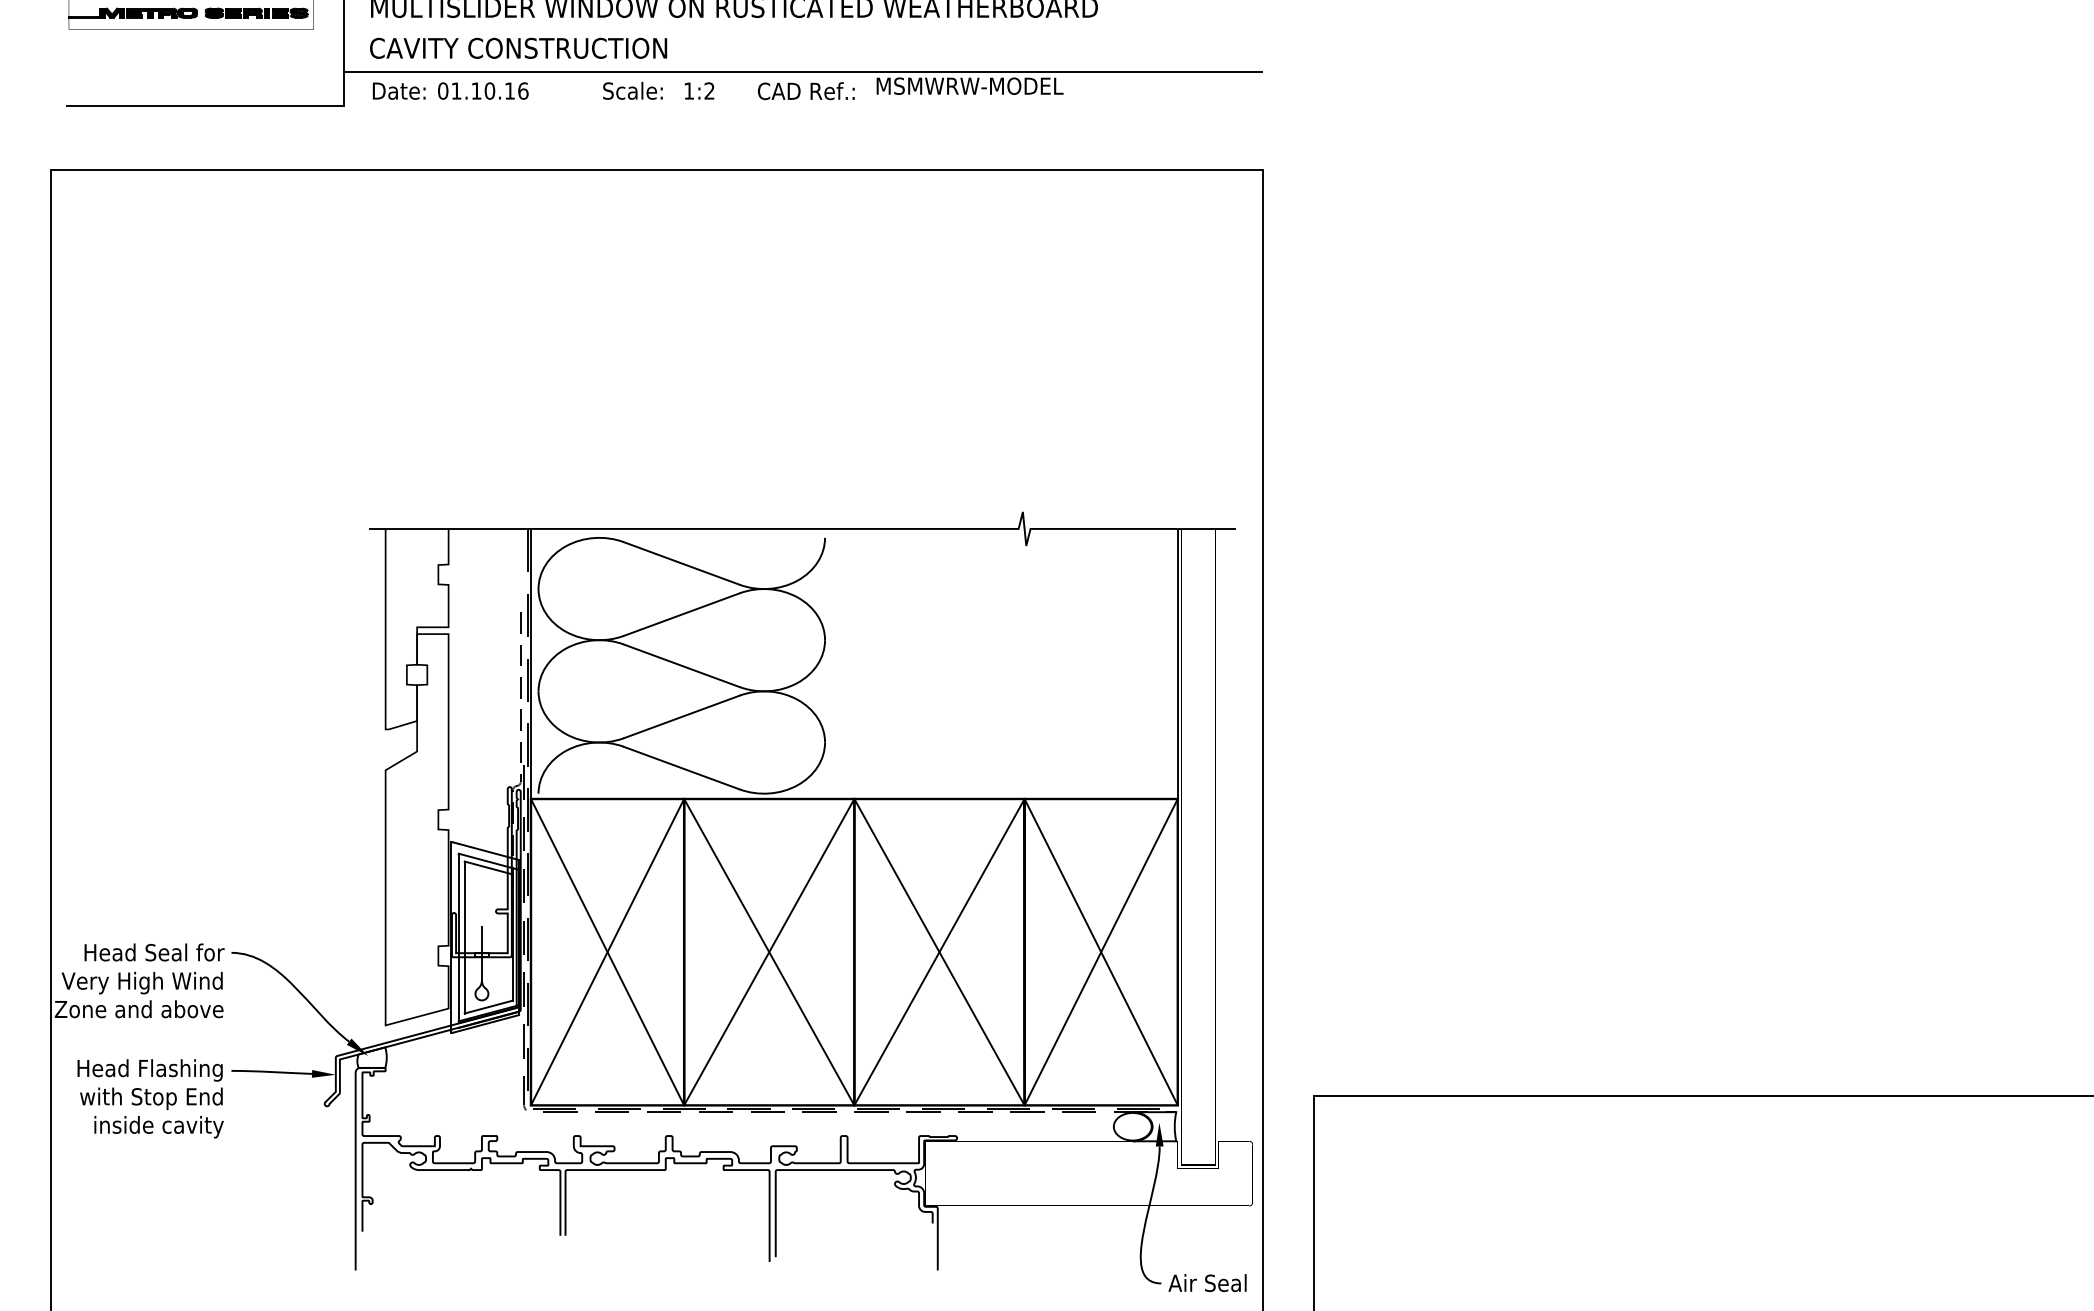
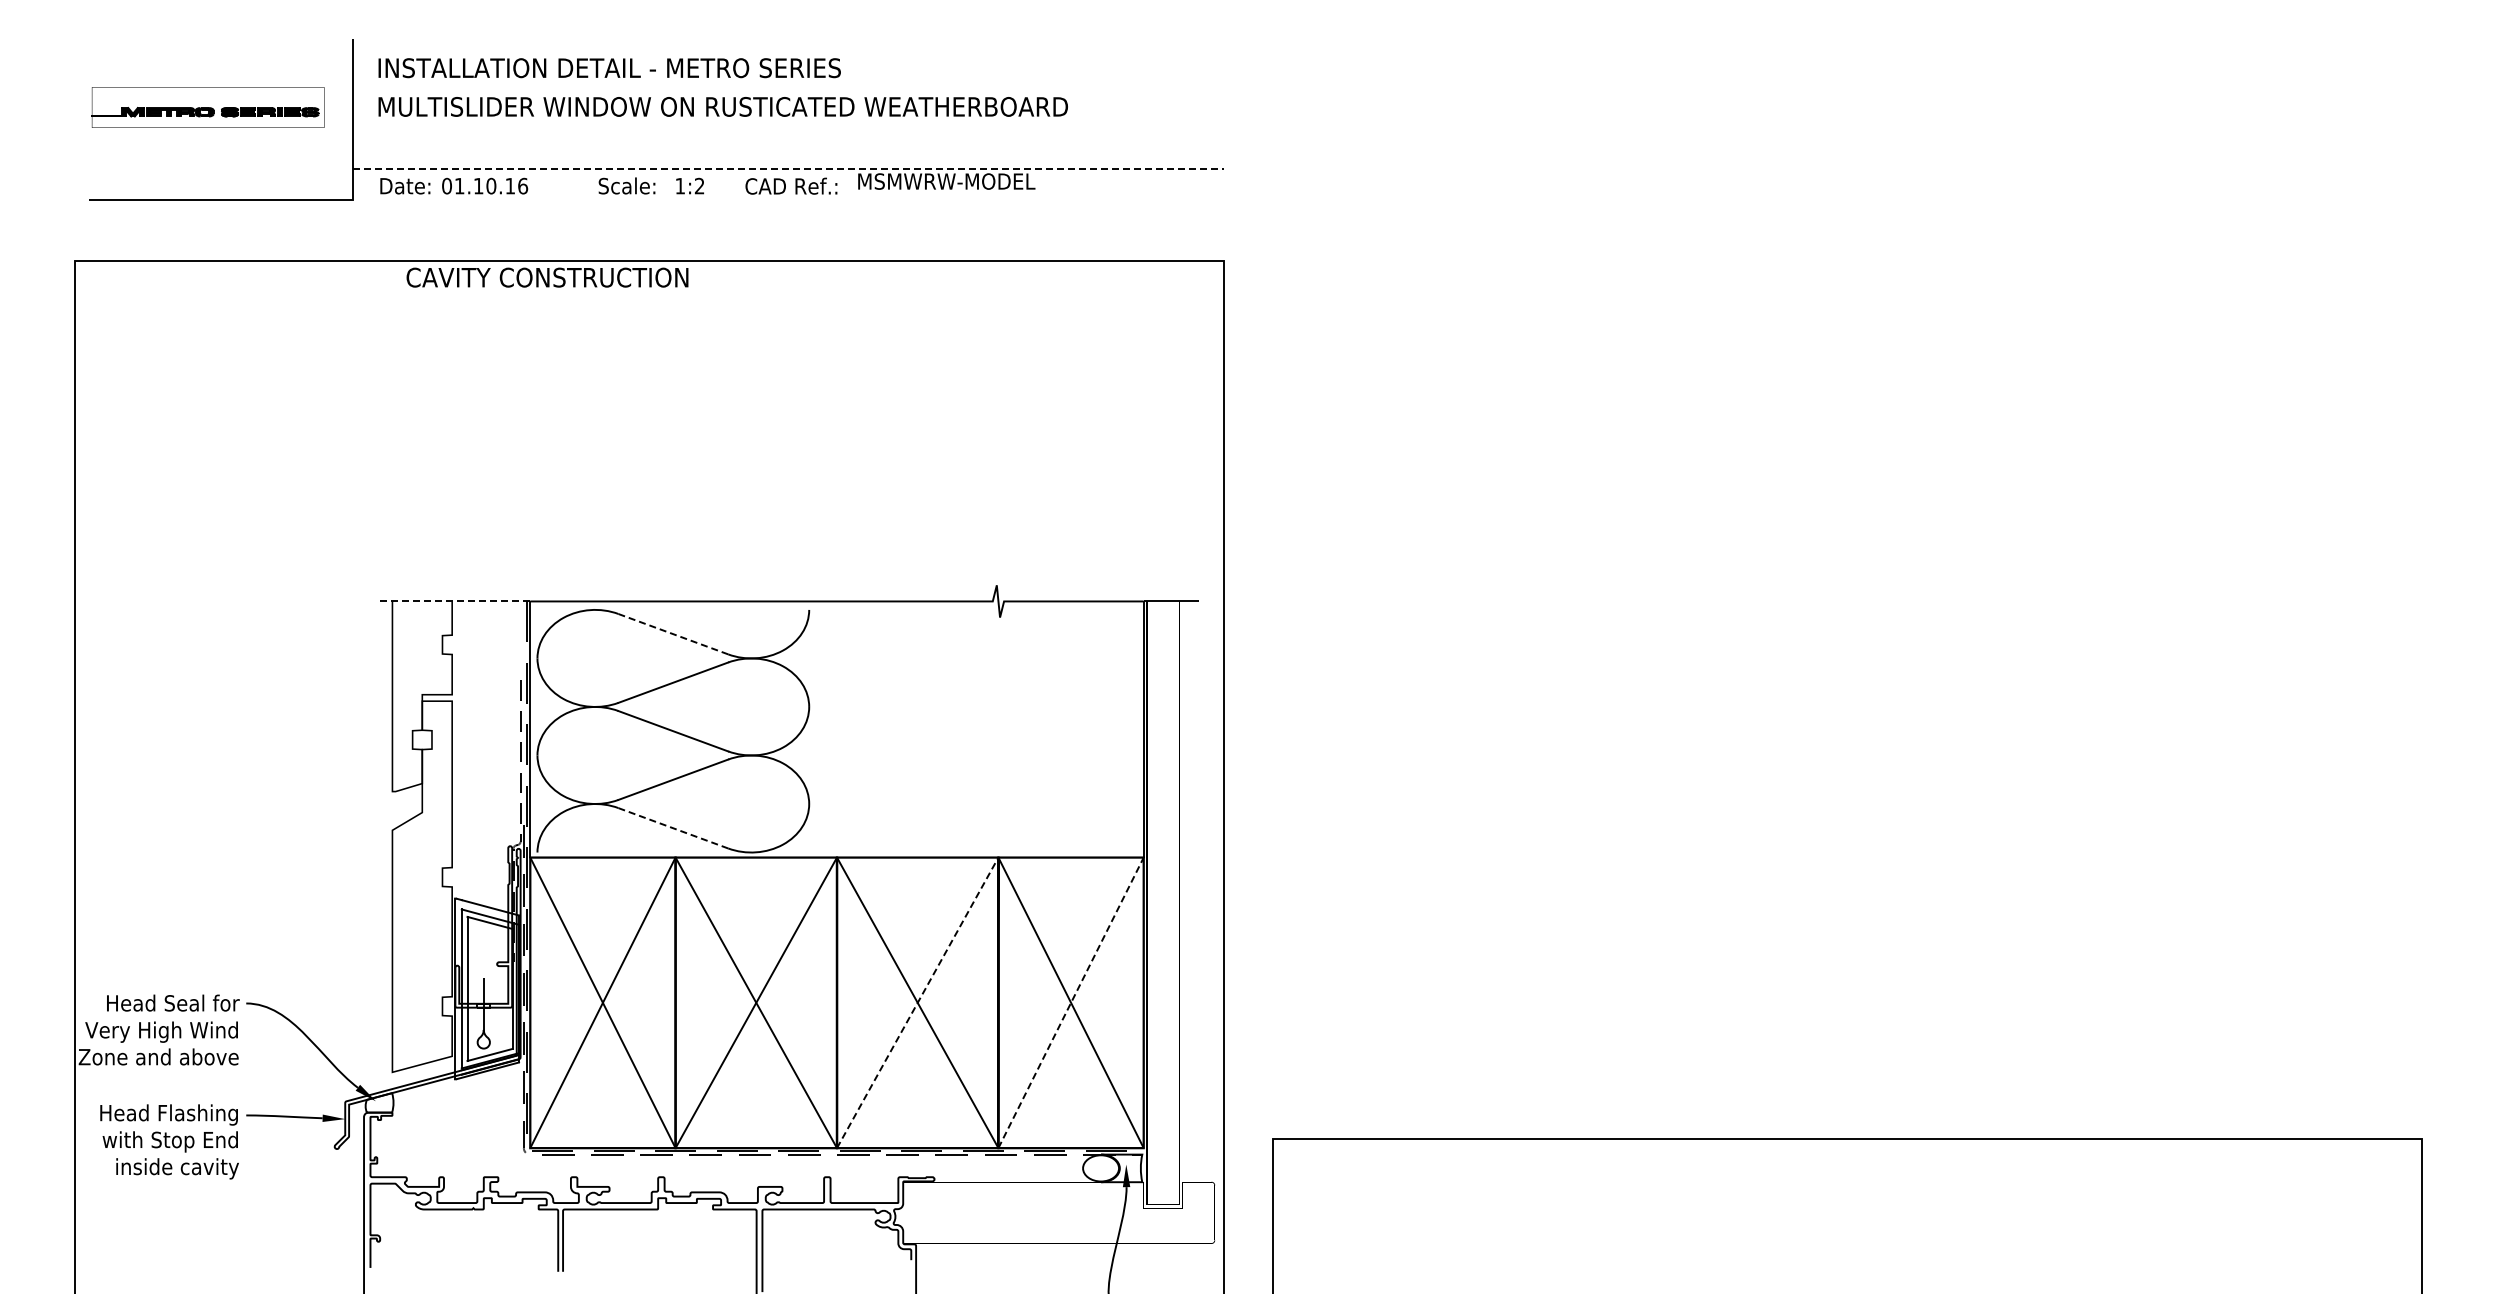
text: (518, 48) -> (547, 277), moved
line: (803, 72) -> (788, 168), solid -> dashed
line: (448, 529) -> (452, 601), solid -> dashed
line: (681, 563) -> (673, 634), solid -> dashed
line: (681, 768) -> (673, 828), solid -> dashed
line: (939, 951) -> (917, 1002), solid -> dashed
line: (1101, 951) -> (1071, 1002), solid -> dashed

